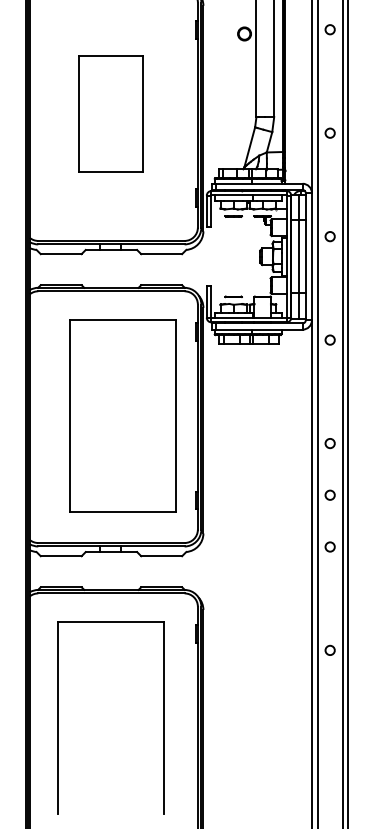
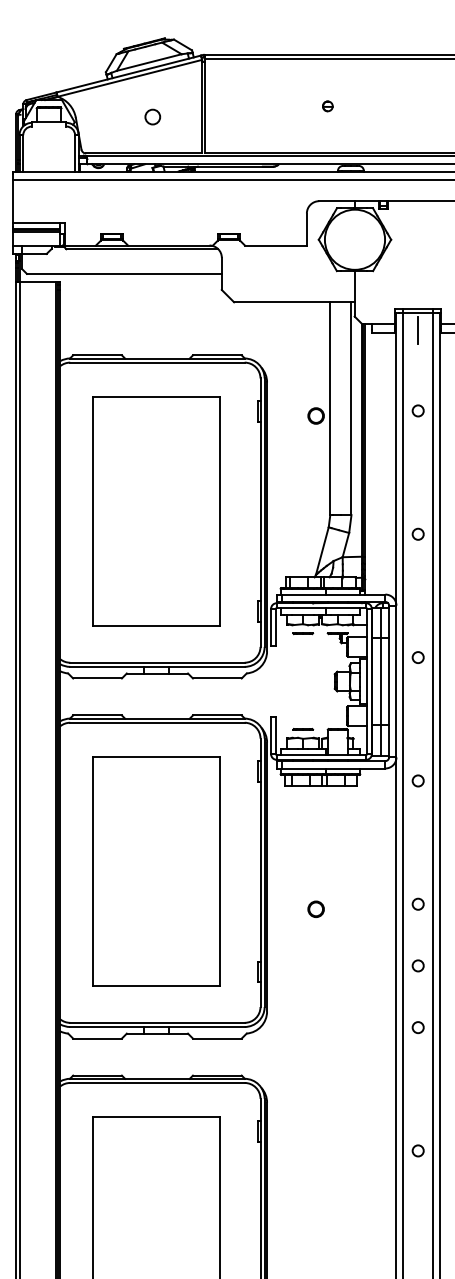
part: (110, 114) -> (156, 511), size x1.67
part: (123, 416) -> (156, 871), moved
circle: (244, 447) -> (315, 908), added

